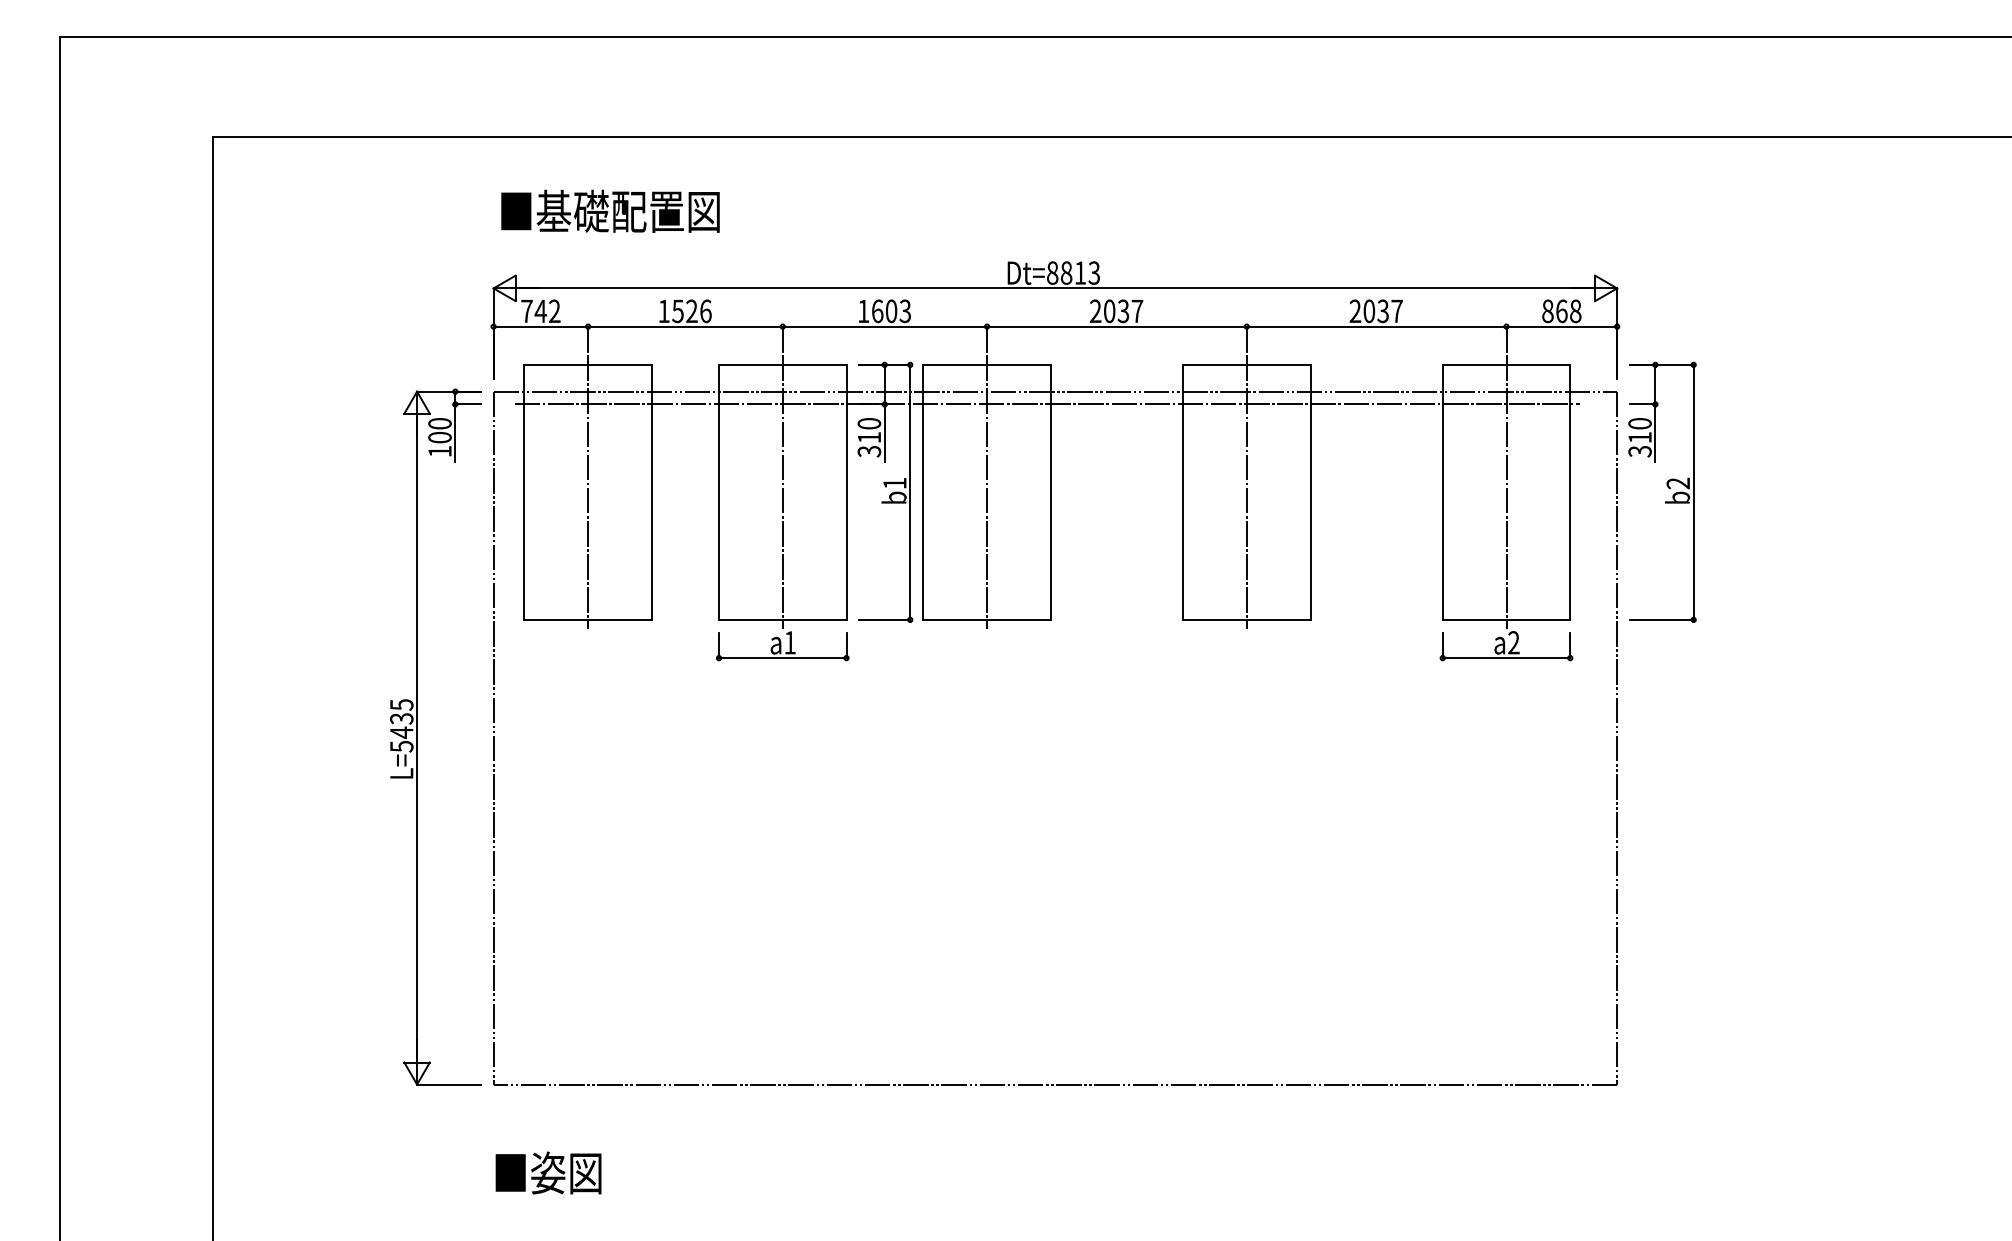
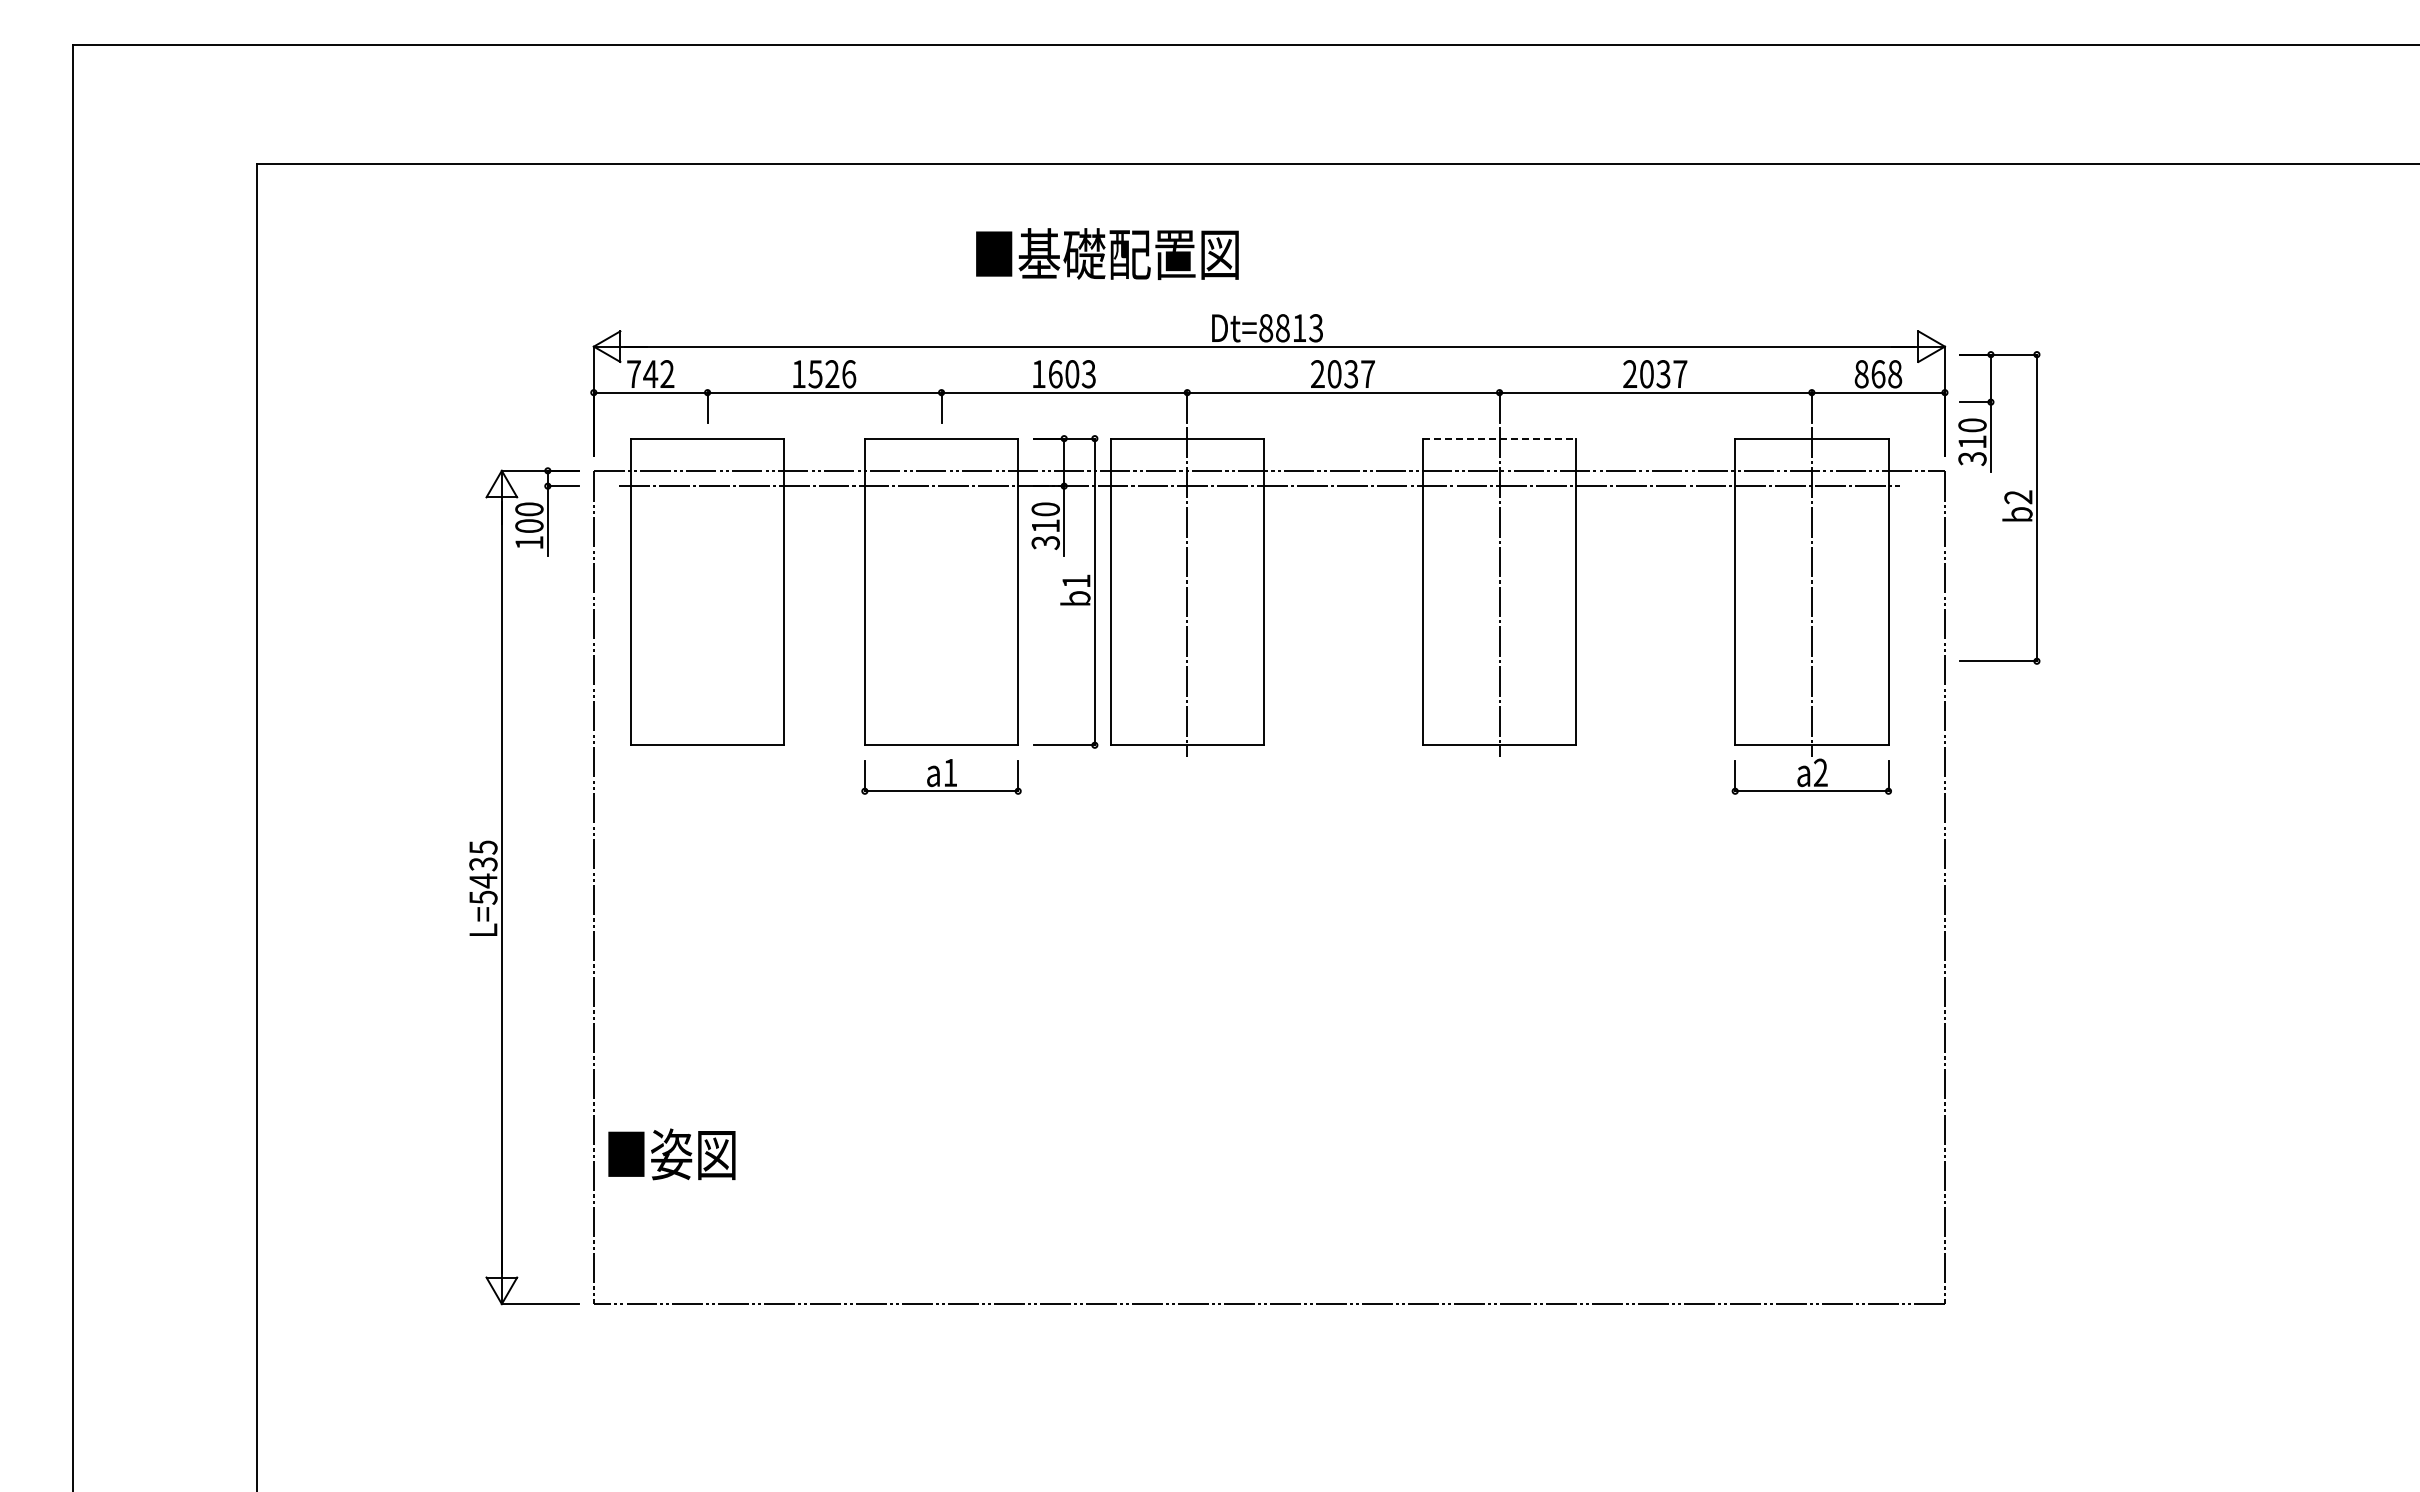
text: (610, 210) -> (1107, 253), moved
line: (1246, 364) -> (1499, 438), solid -> dashed
part: (1667, 487) -> (2005, 501), moved
line: (588, 492) -> (707, 591), removed
line: (782, 492) -> (941, 591), removed
text: (548, 1173) -> (671, 1154), moved

